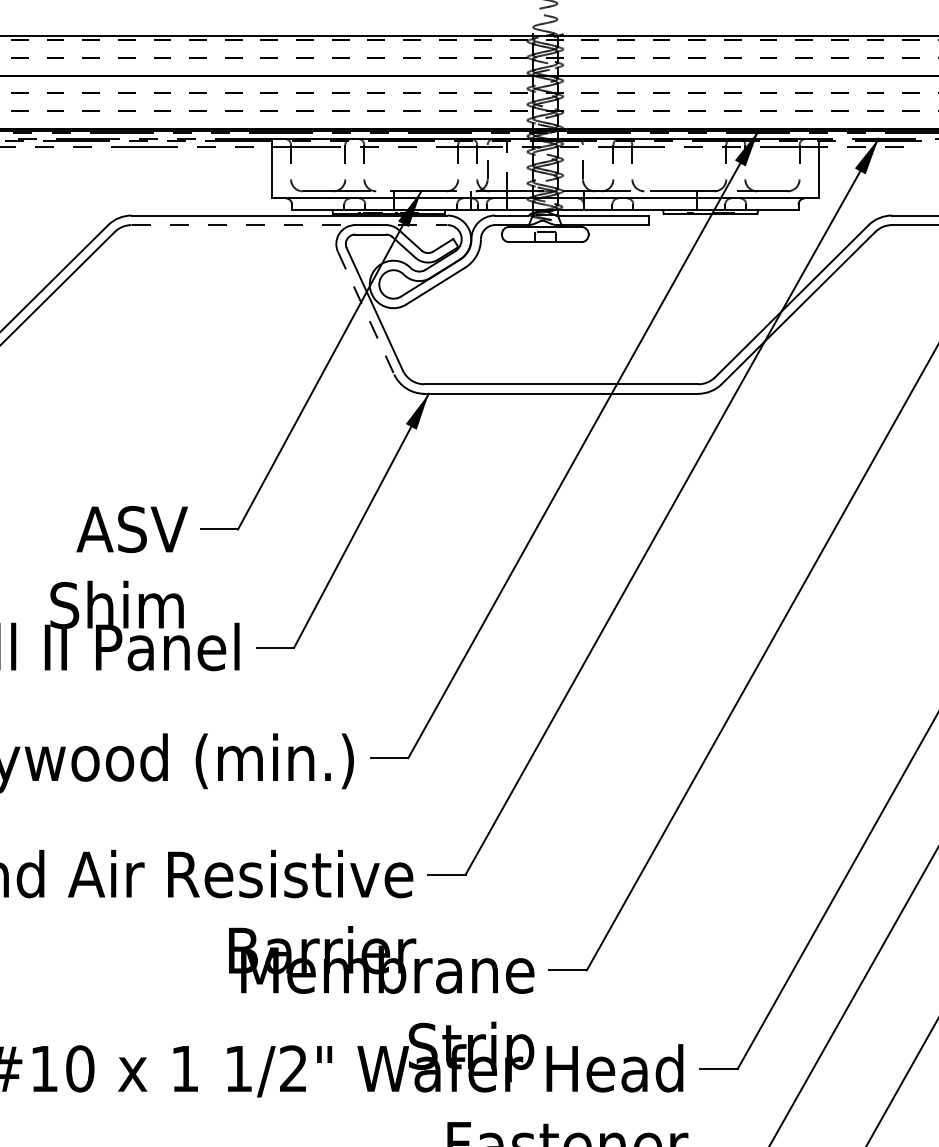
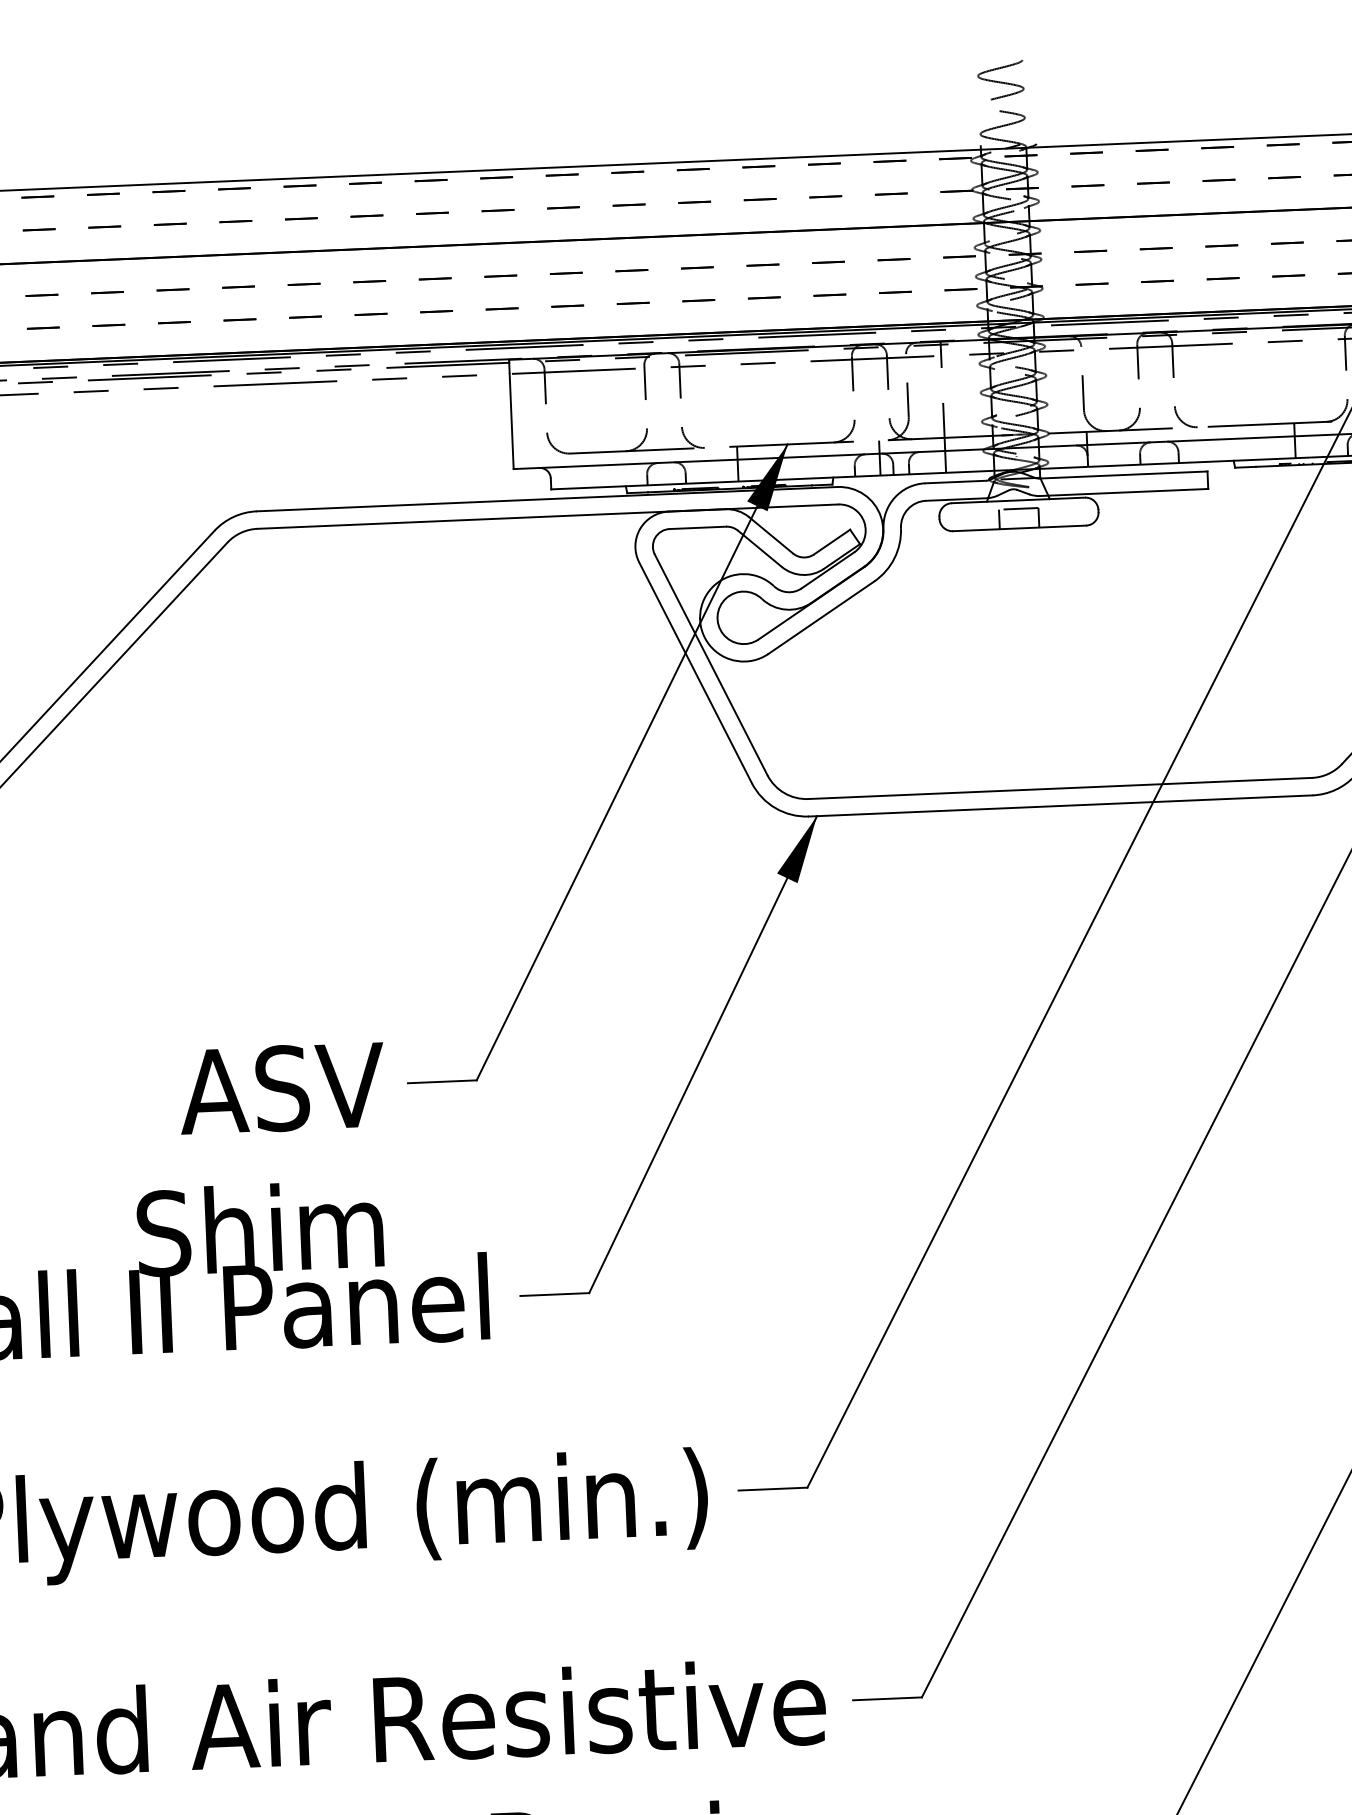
line: (289, 225) -> (547, 517), dashed -> solid
line: (366, 313) -> (696, 673), dashed -> solid

